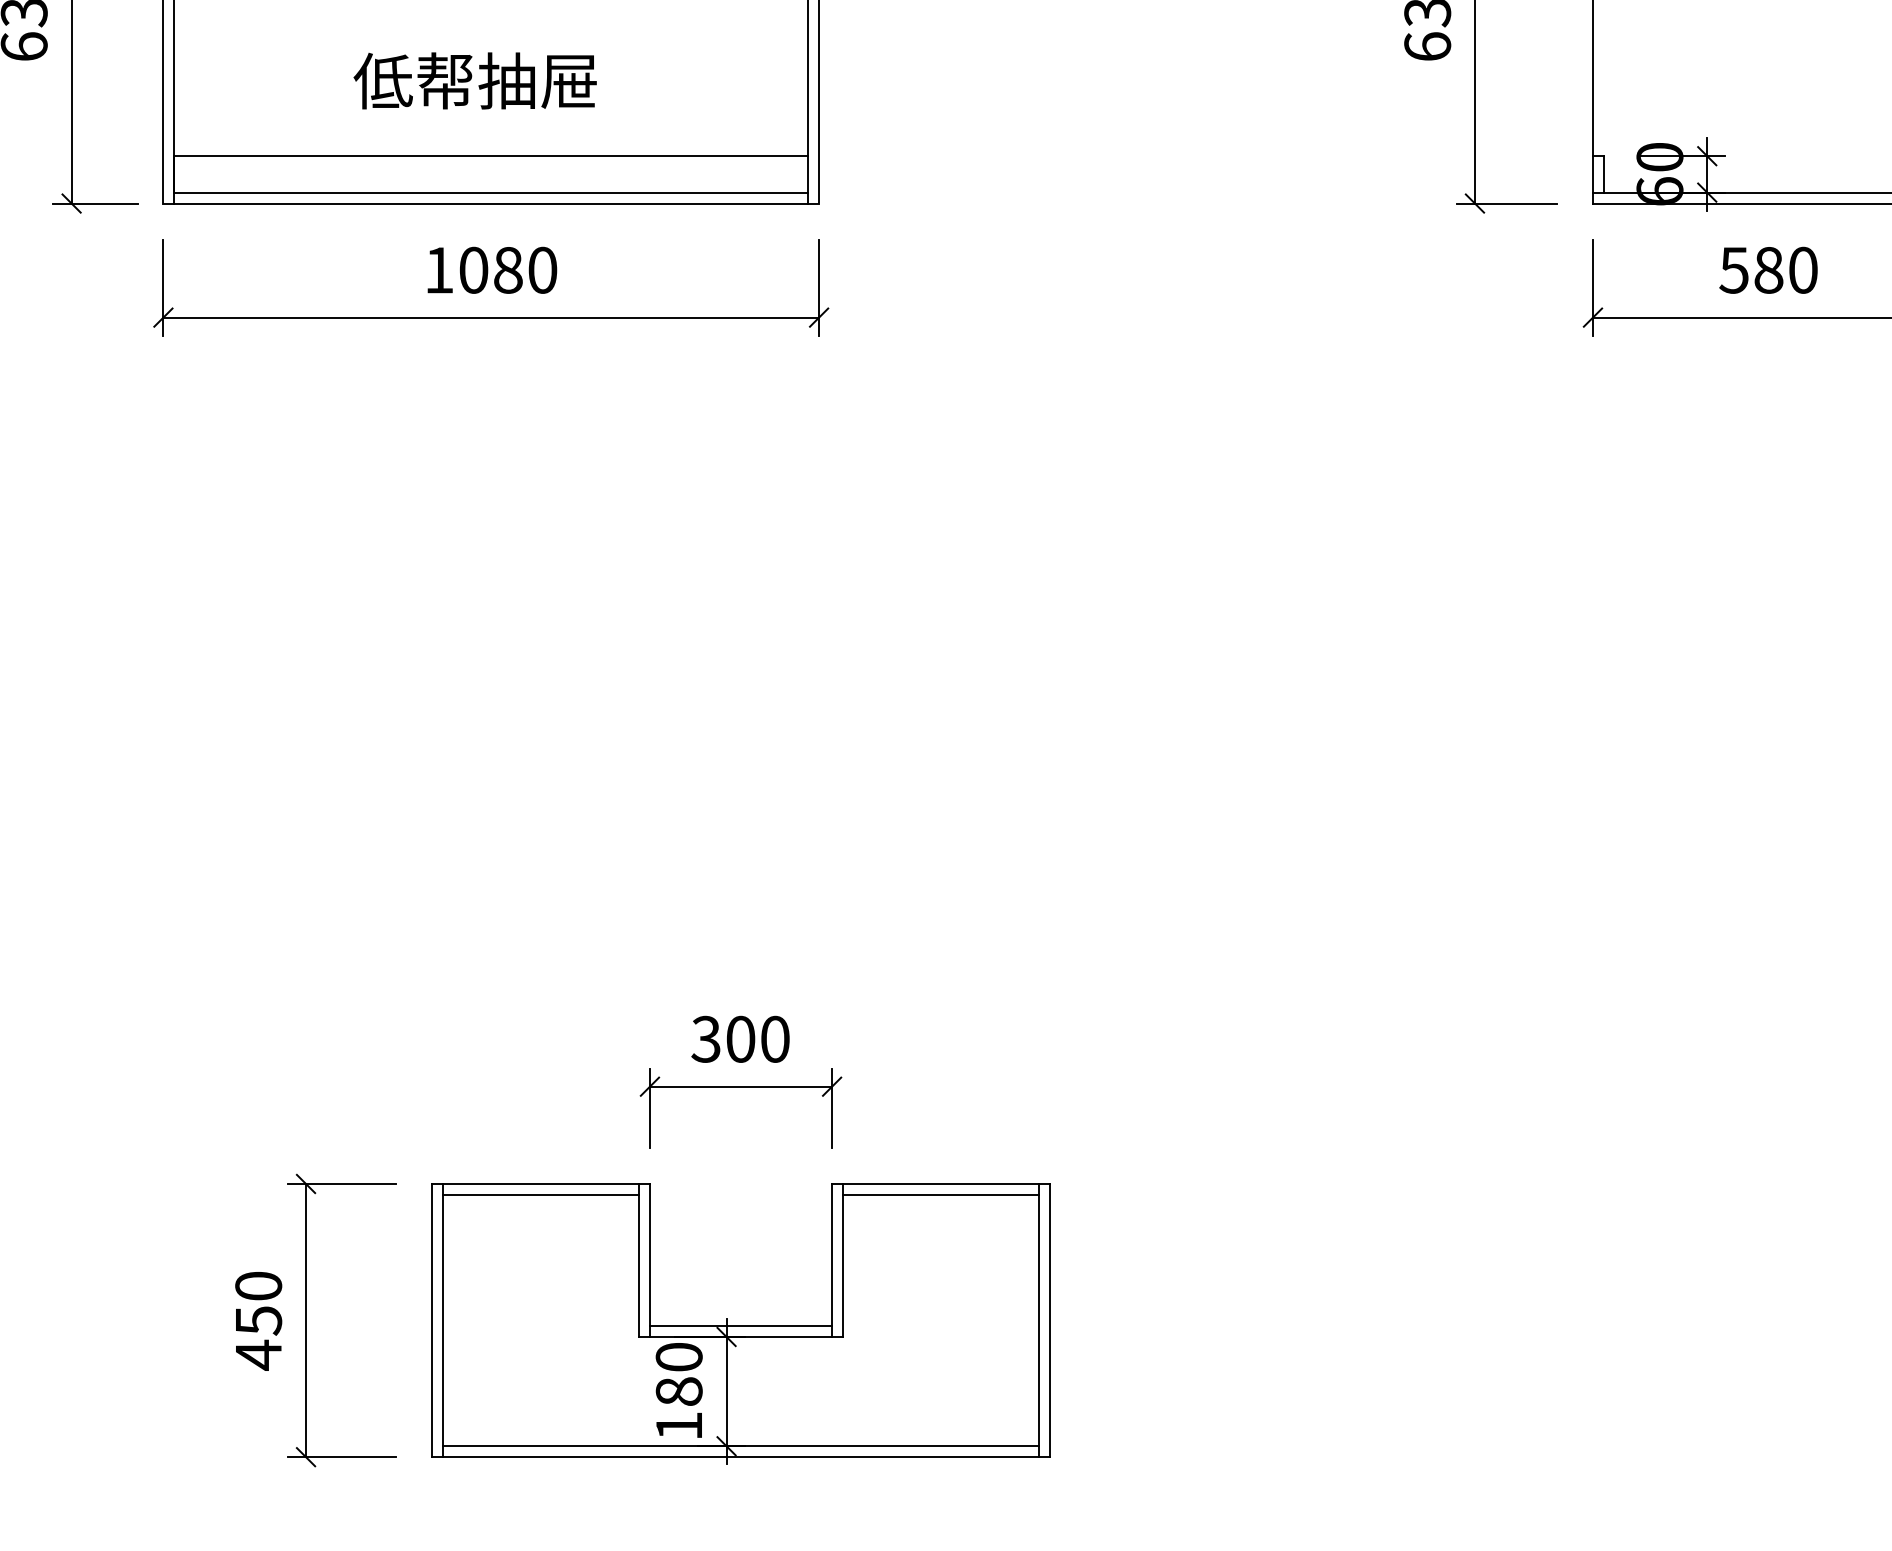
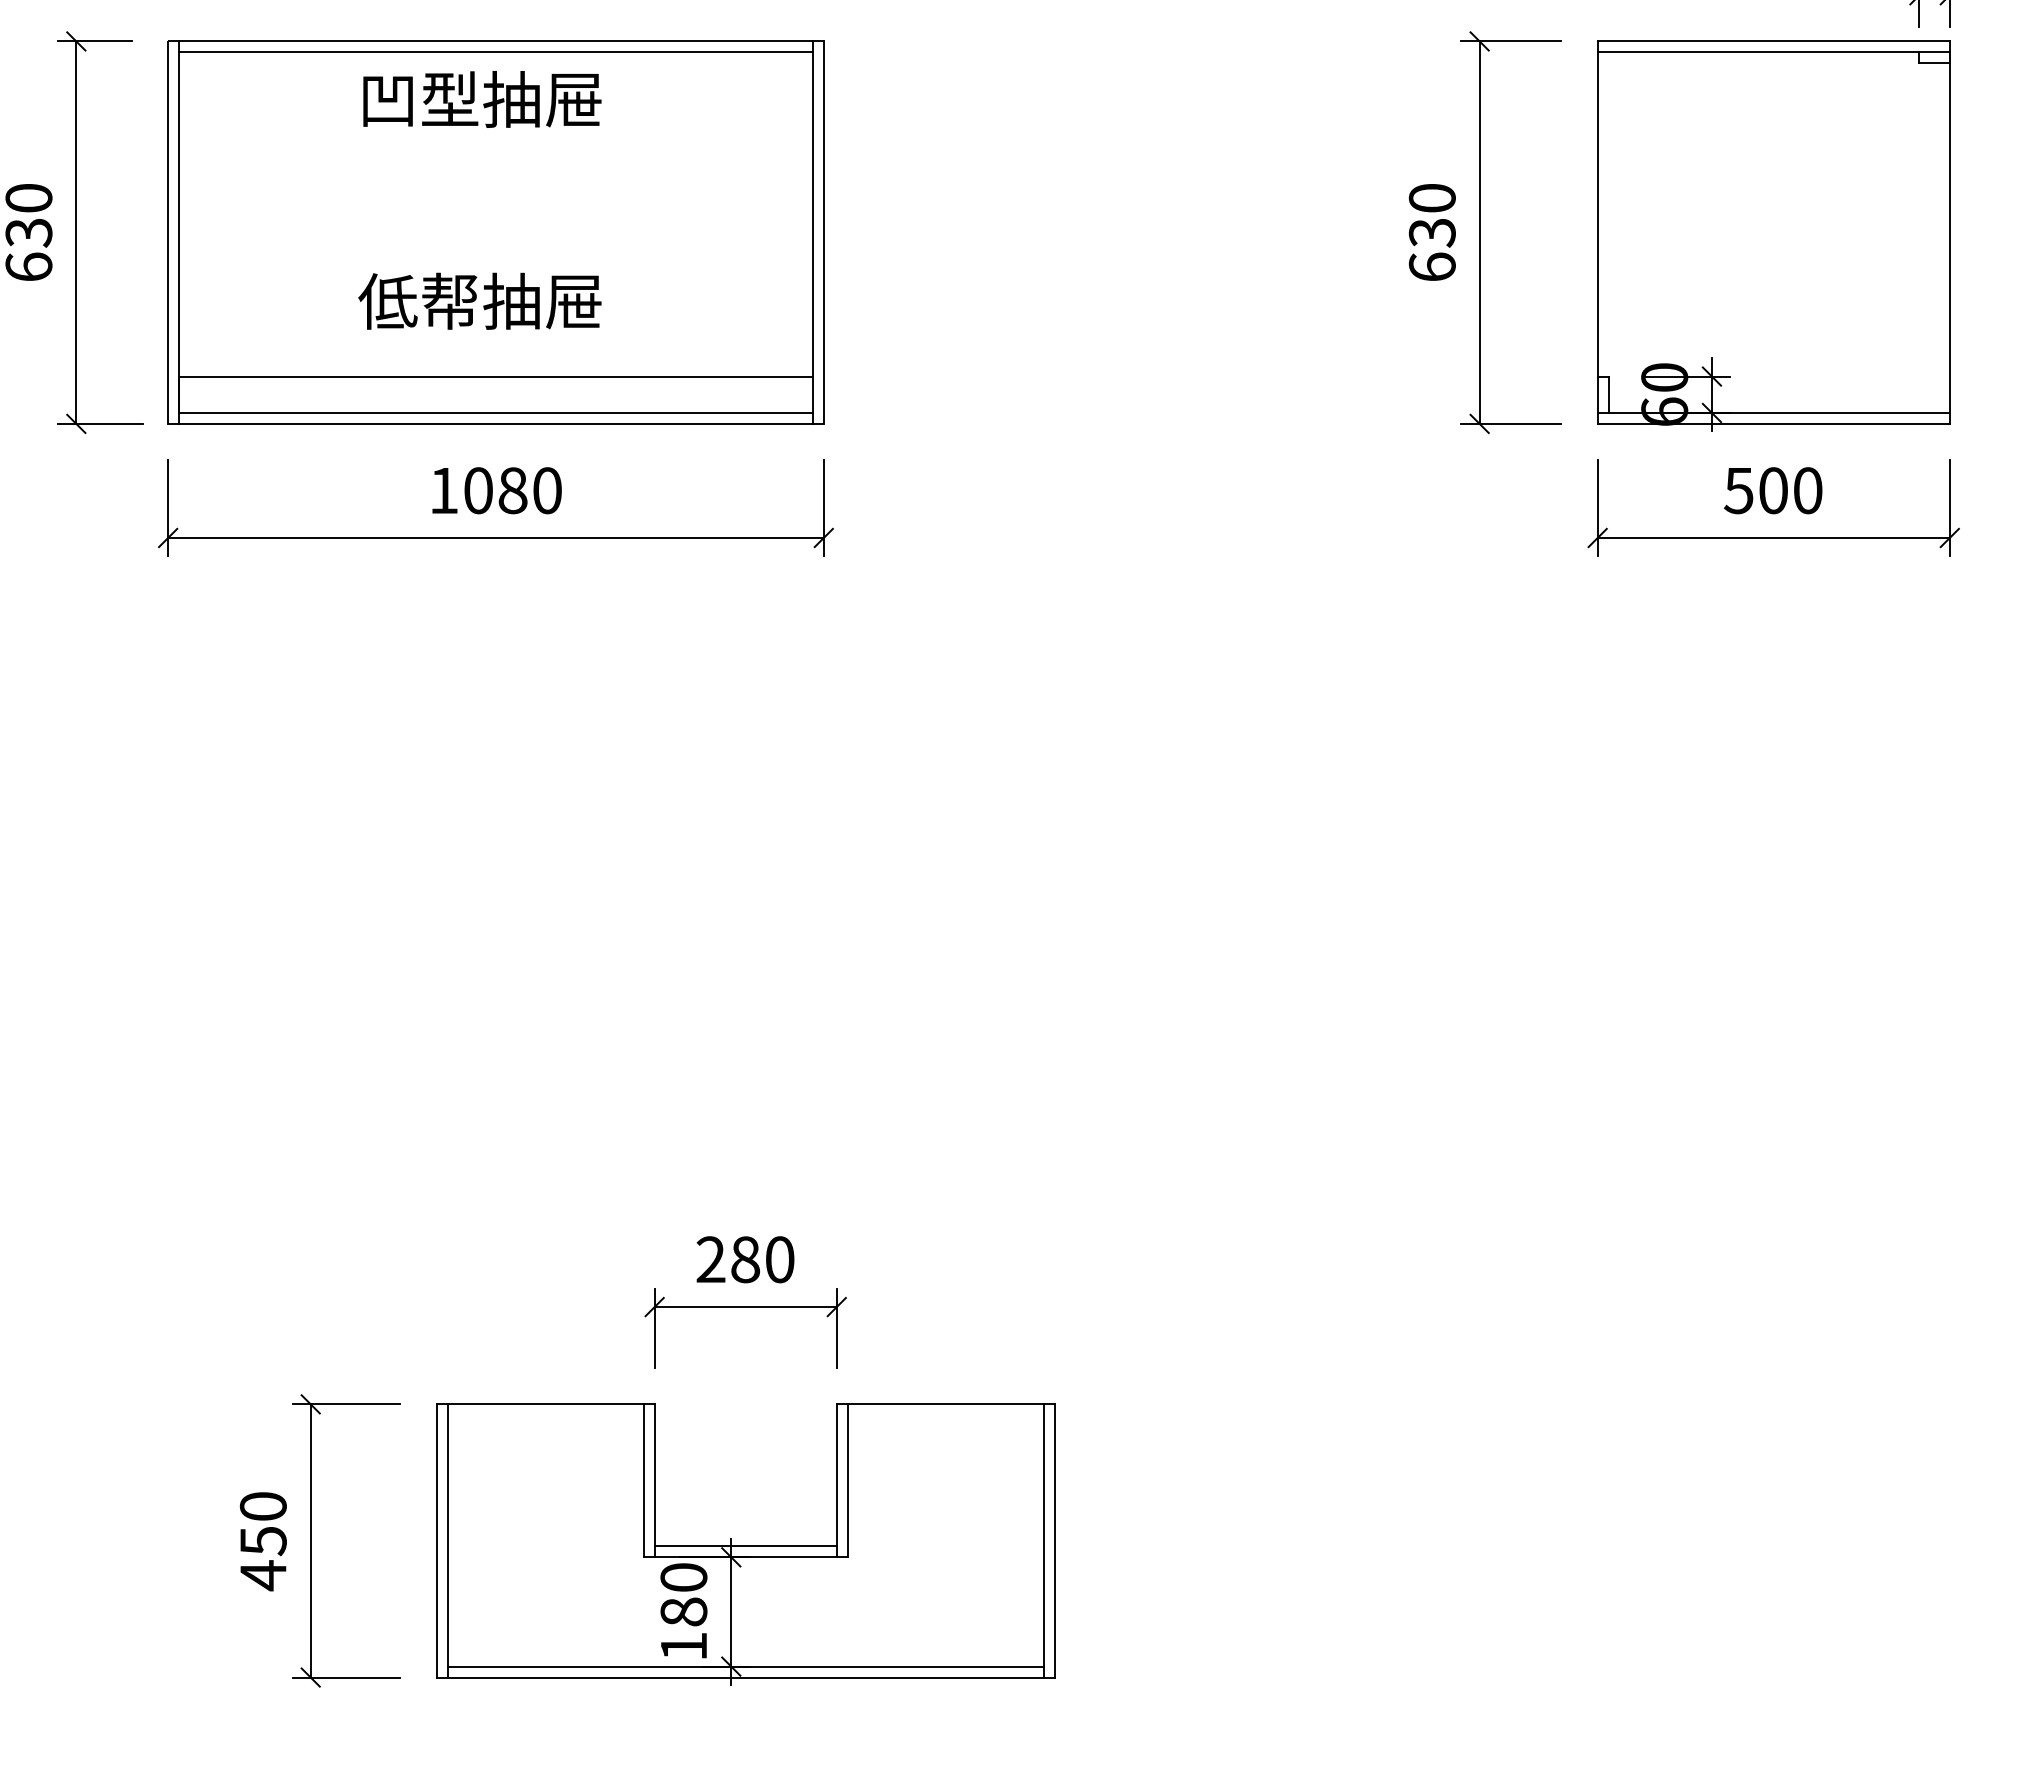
text: (1768, 270) -> (1773, 490), 580 -> 500
text: (723, 1039) -> (728, 1259), 300 -> 280
line: (540, 1195) -> (545, 1415), removed
line: (940, 1195) -> (945, 1415), removed

